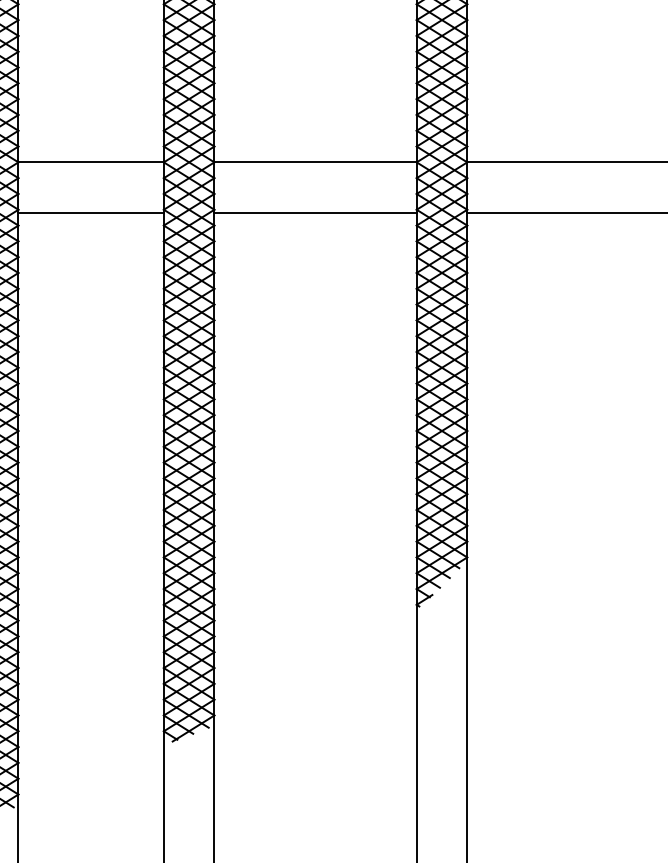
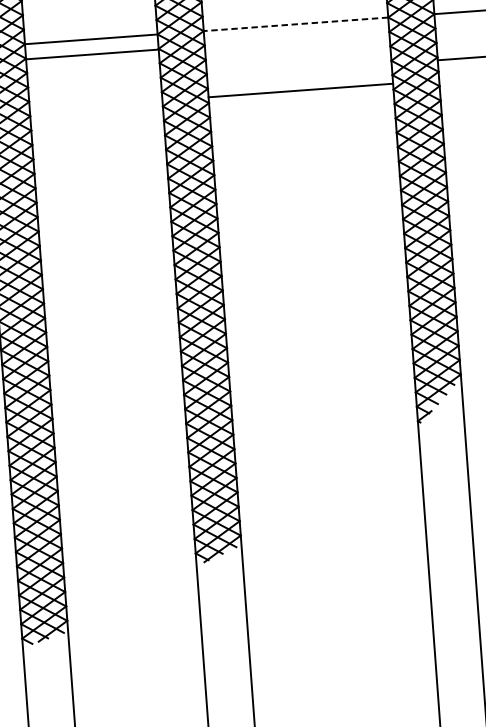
line: (315, 162) -> (295, 24), solid -> dashed
line: (90, 212) -> (91, 54), moved
line: (315, 212) -> (300, 90), moved

